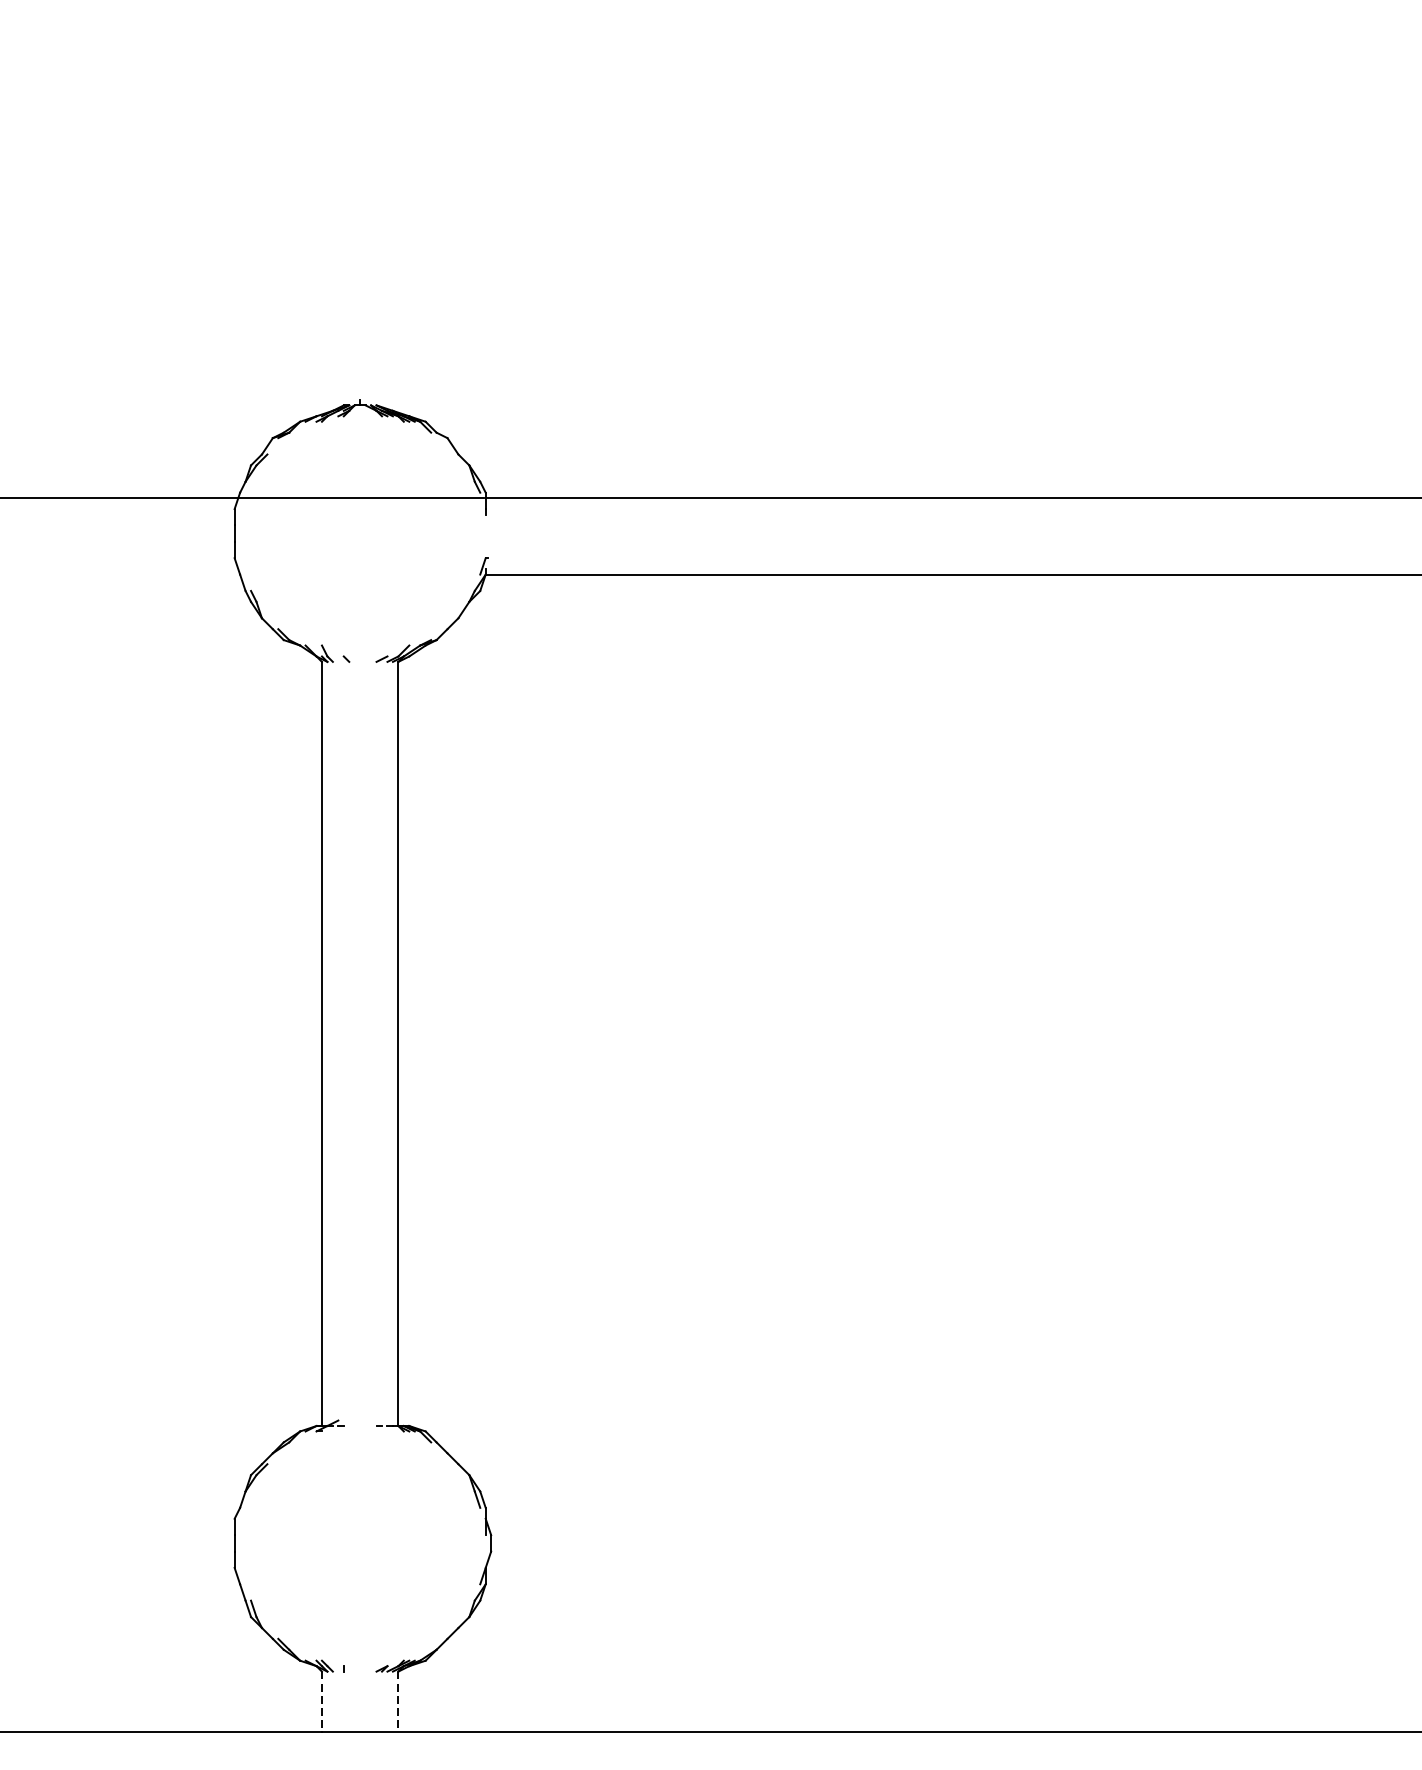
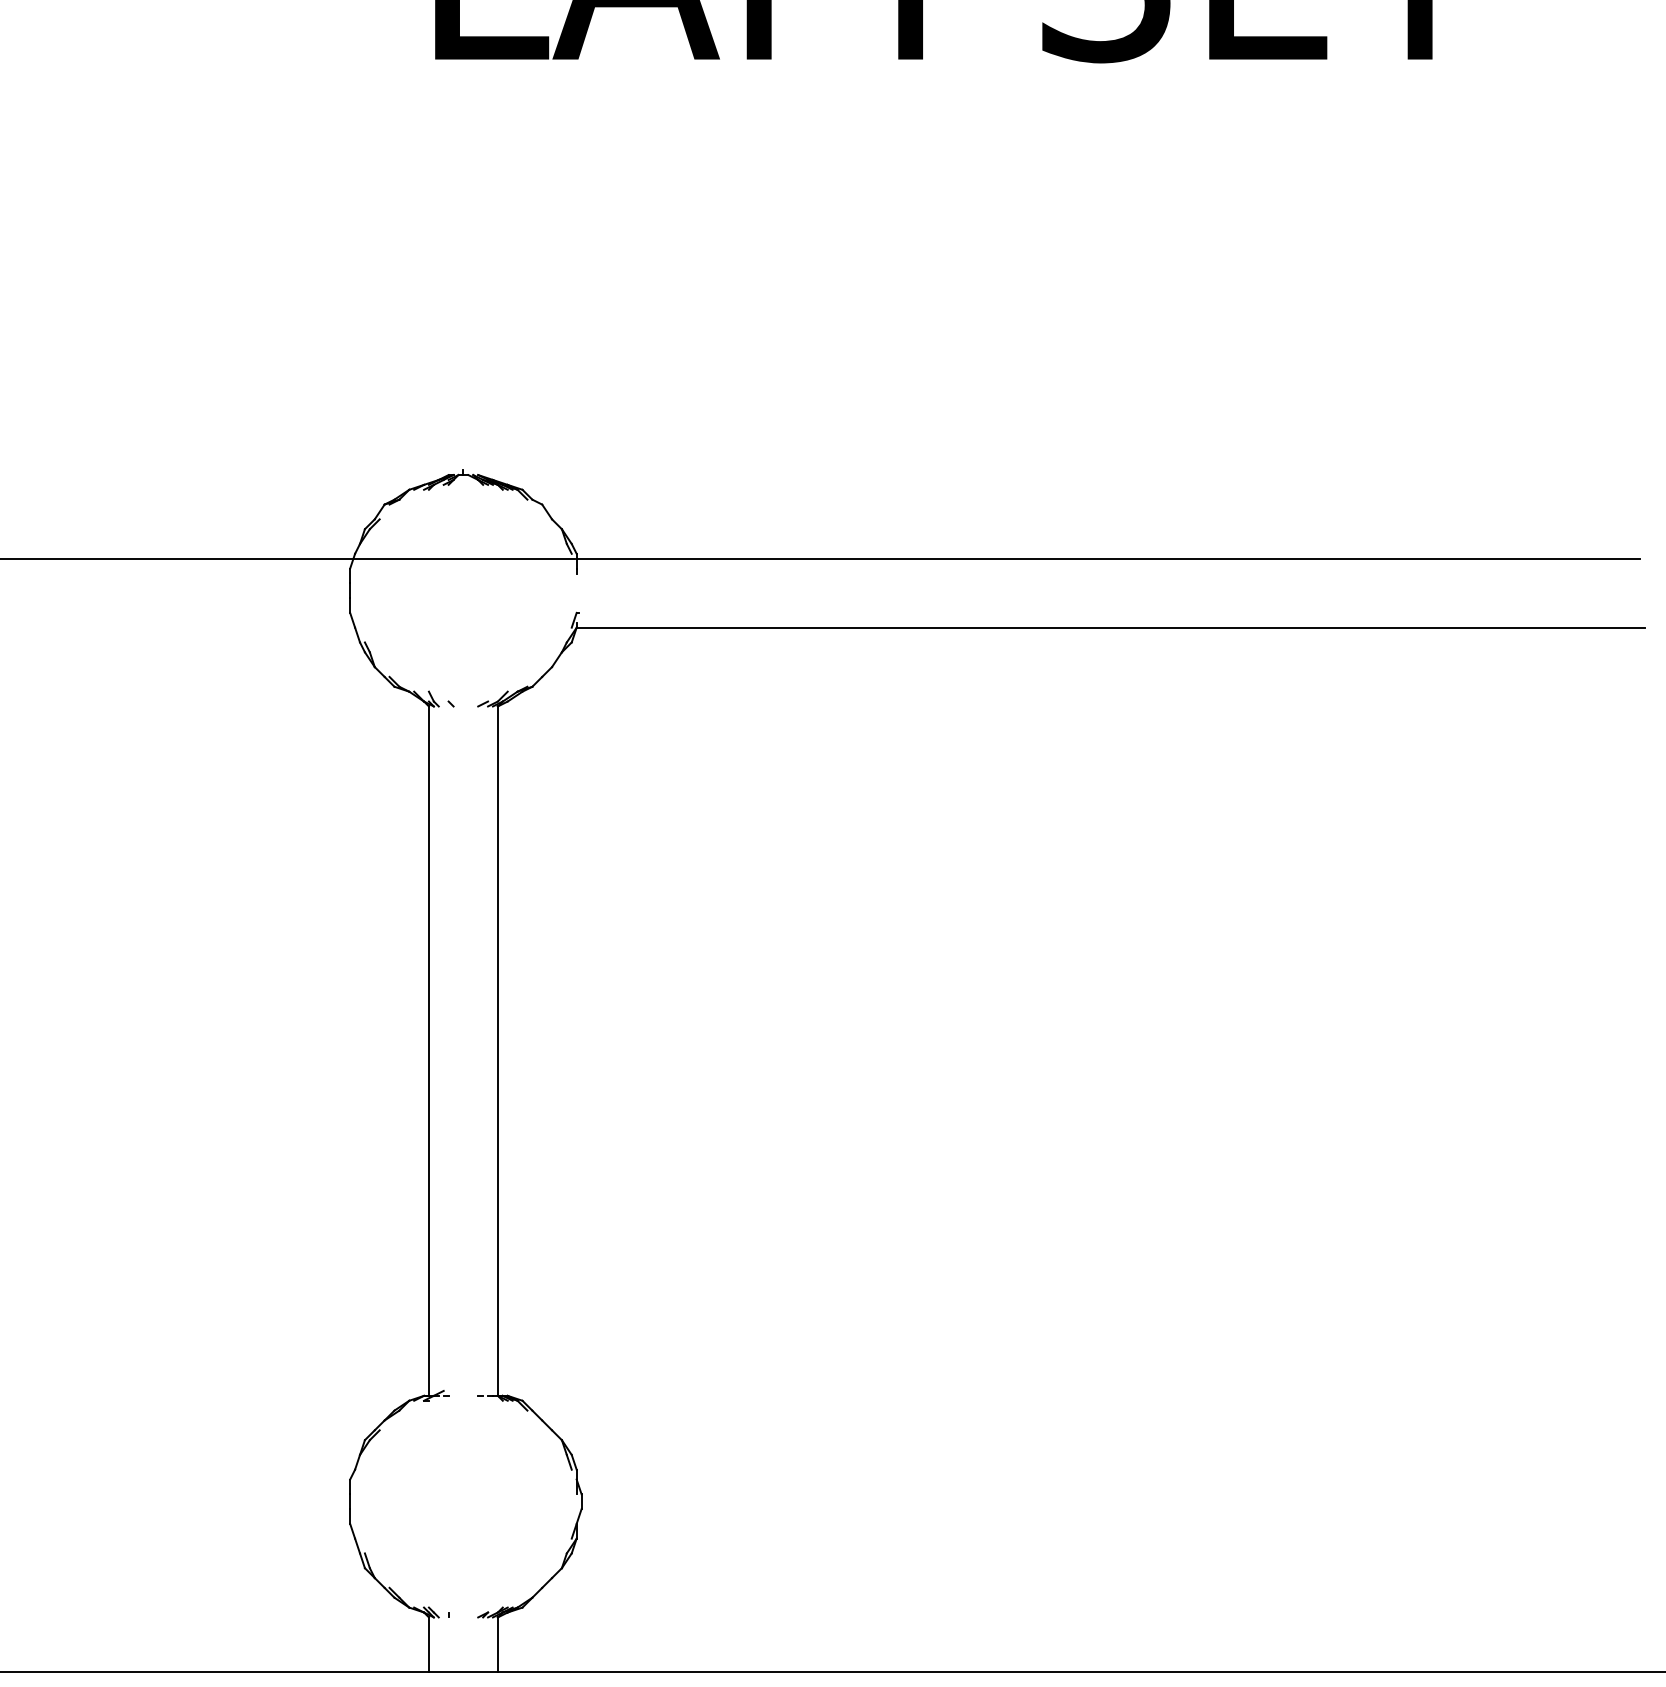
line: (321, 1702) -> (428, 1645), dashed -> solid
line: (397, 1702) -> (497, 1645), dashed -> solid

